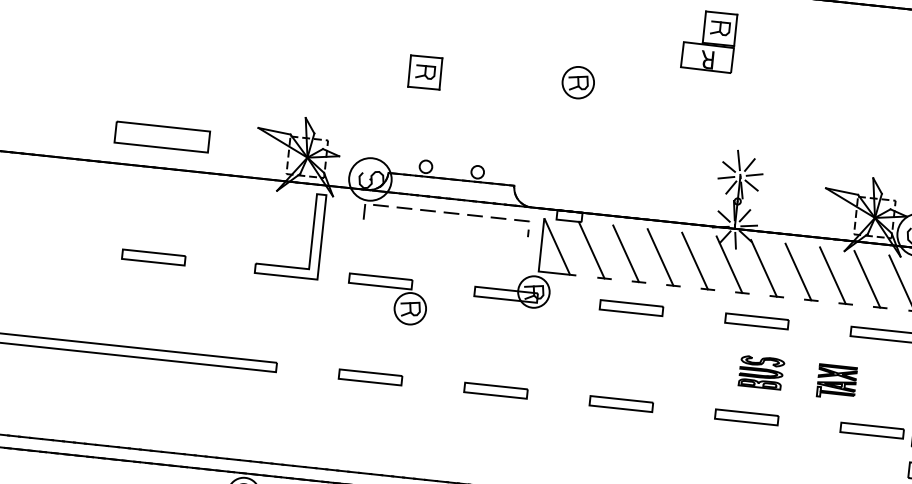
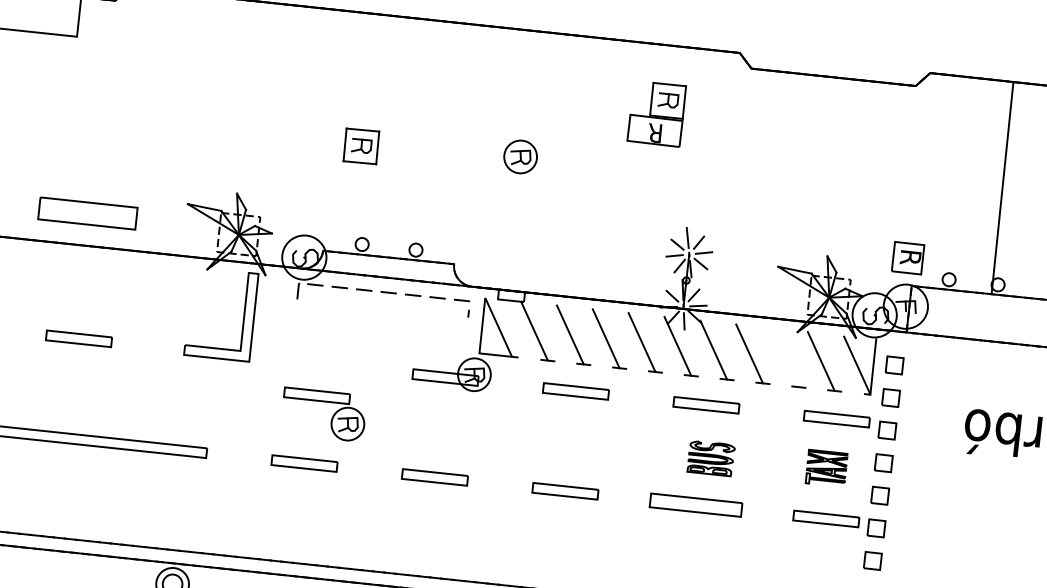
line: (832, 275) -> (785, 357), removed
part: (395, 300) -> (332, 415), moved
part: (836, 380) -> (826, 466), moved
part: (746, 416) -> (695, 504), size x1.4

